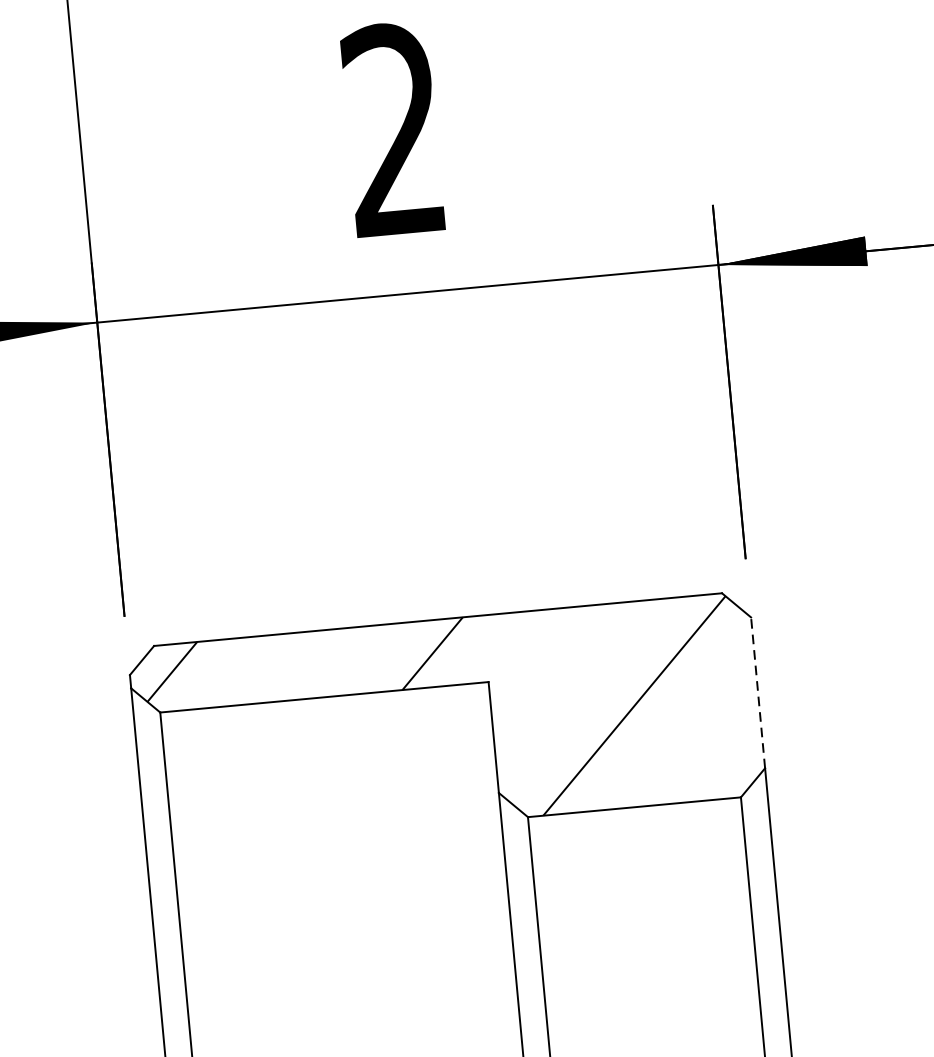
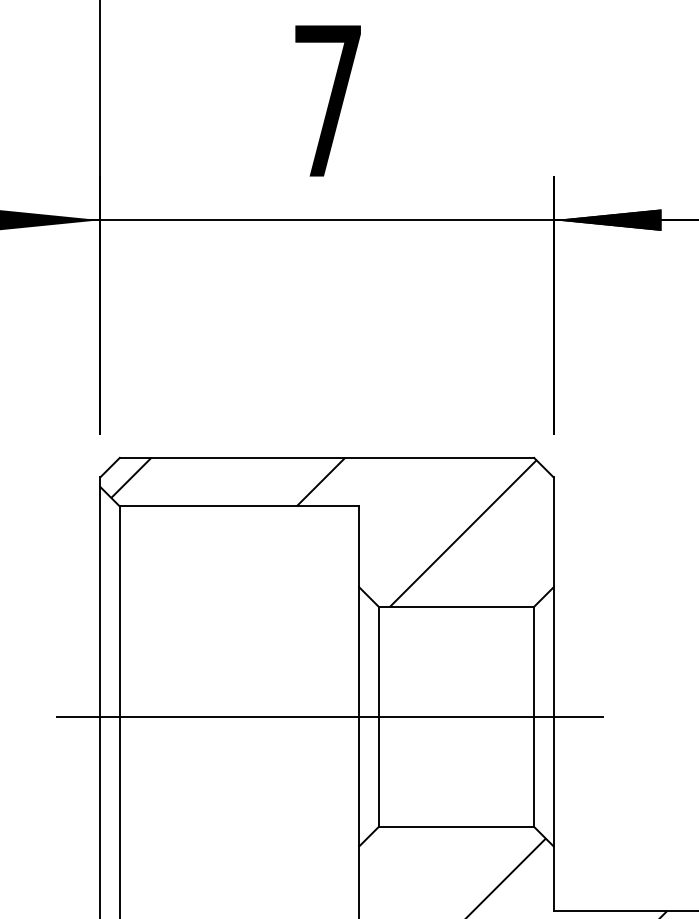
text: (393, 128) -> (327, 99), 2 -> 7
line: (757, 691) -> (553, 531), dashed -> solid
line: (459, 975) -> (318, 716), added

